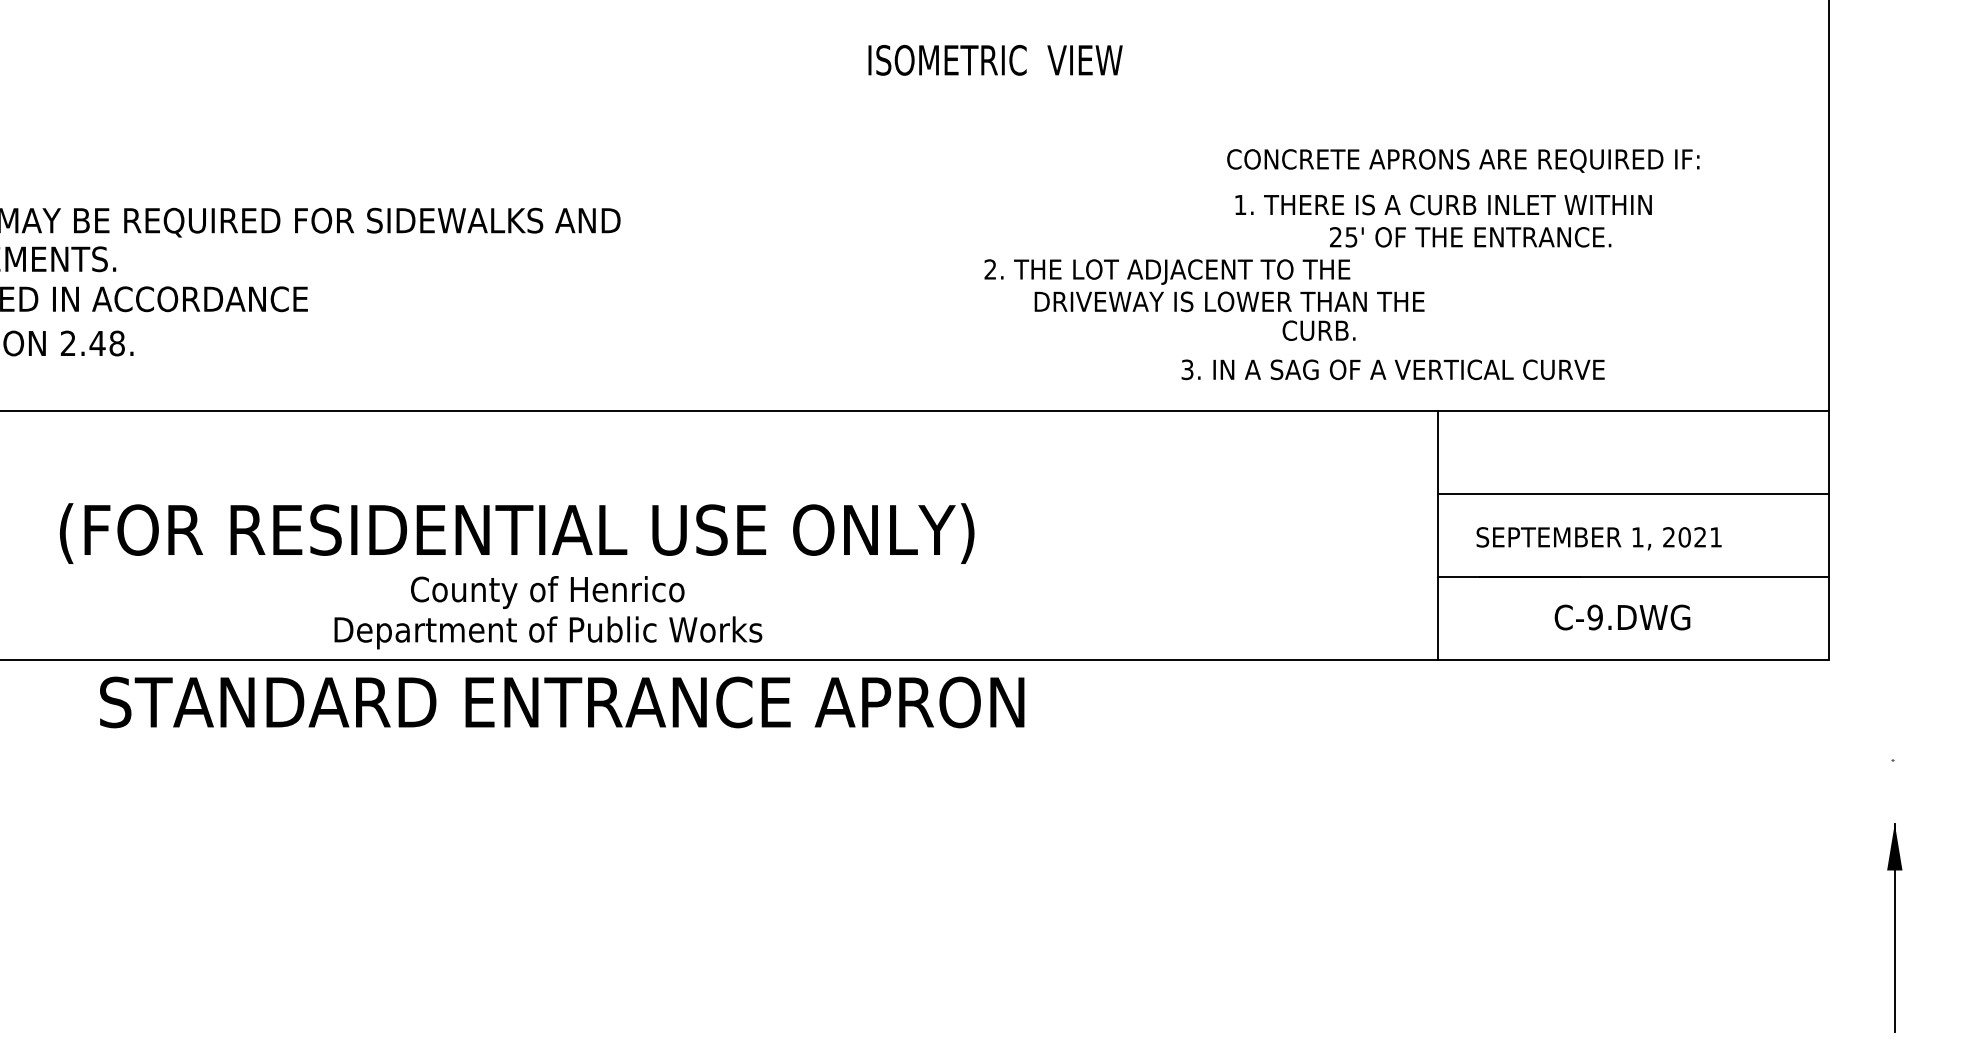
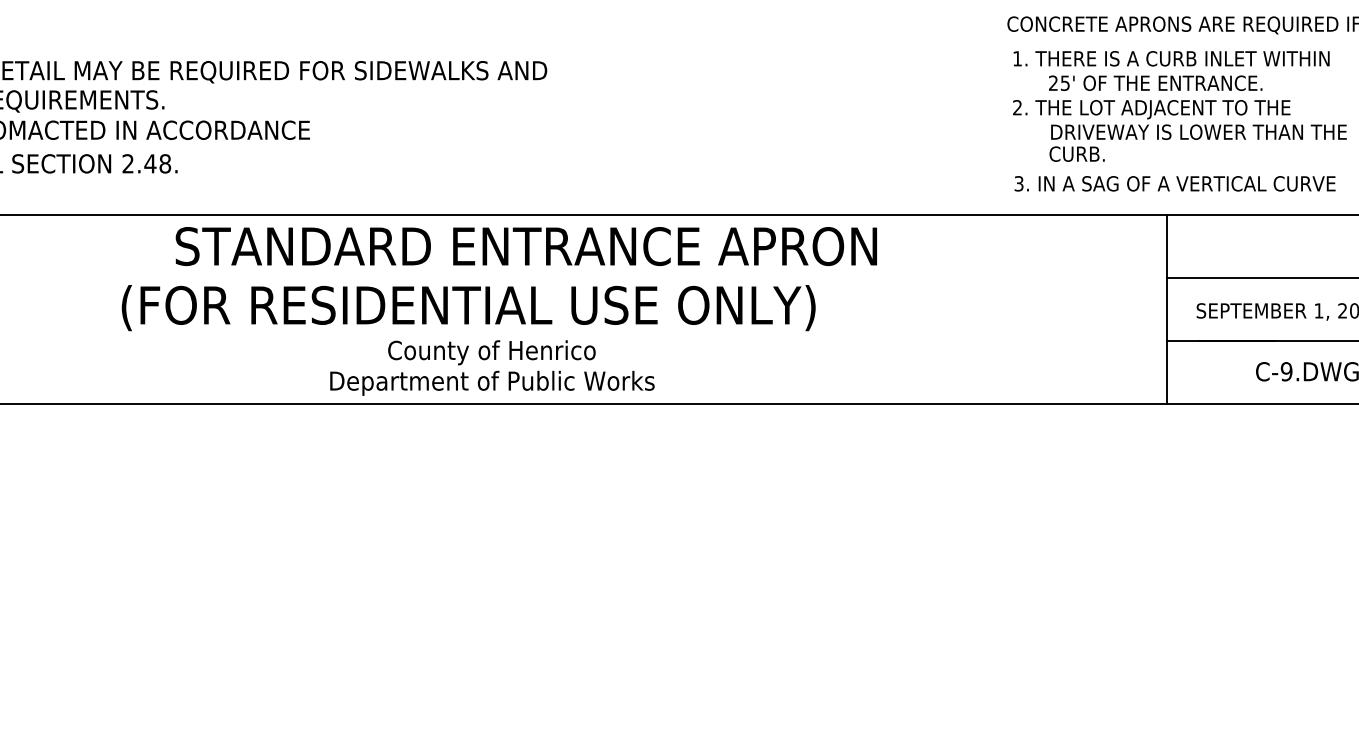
text: (1470, 237) -> (1155, 83), moved
text: (1204, 285) -> (1179, 119), moved
text: (1392, 369) -> (1174, 183), moved
text: (562, 702) -> (526, 246), moved

